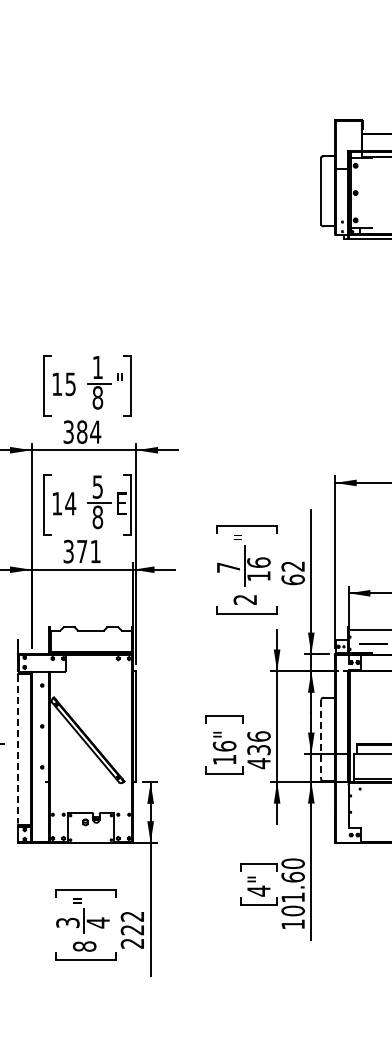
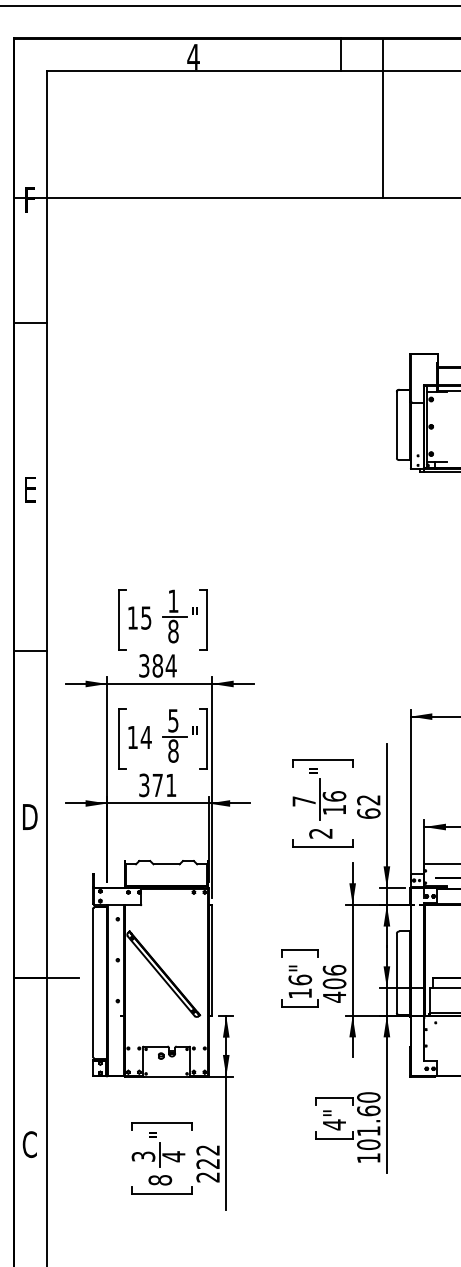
text: (120, 503) -> (196, 737), E -> "
line: (320, 739) -> (396, 973), dashed -> solid
line: (17, 749) -> (93, 983), dashed -> solid
text: (258, 749) -> (334, 983), 436 -> 406

